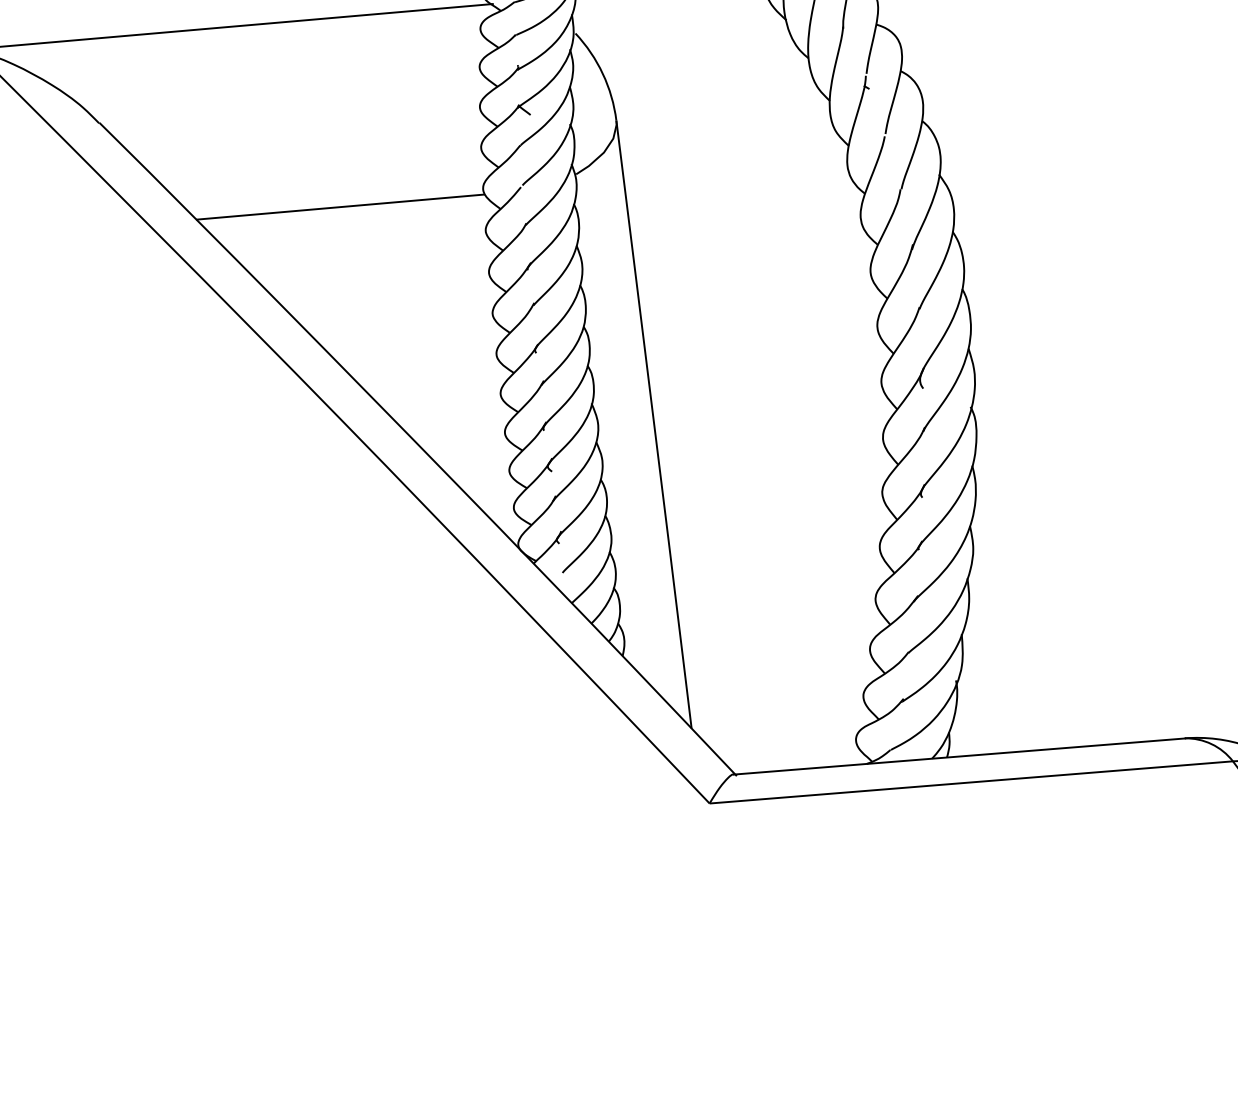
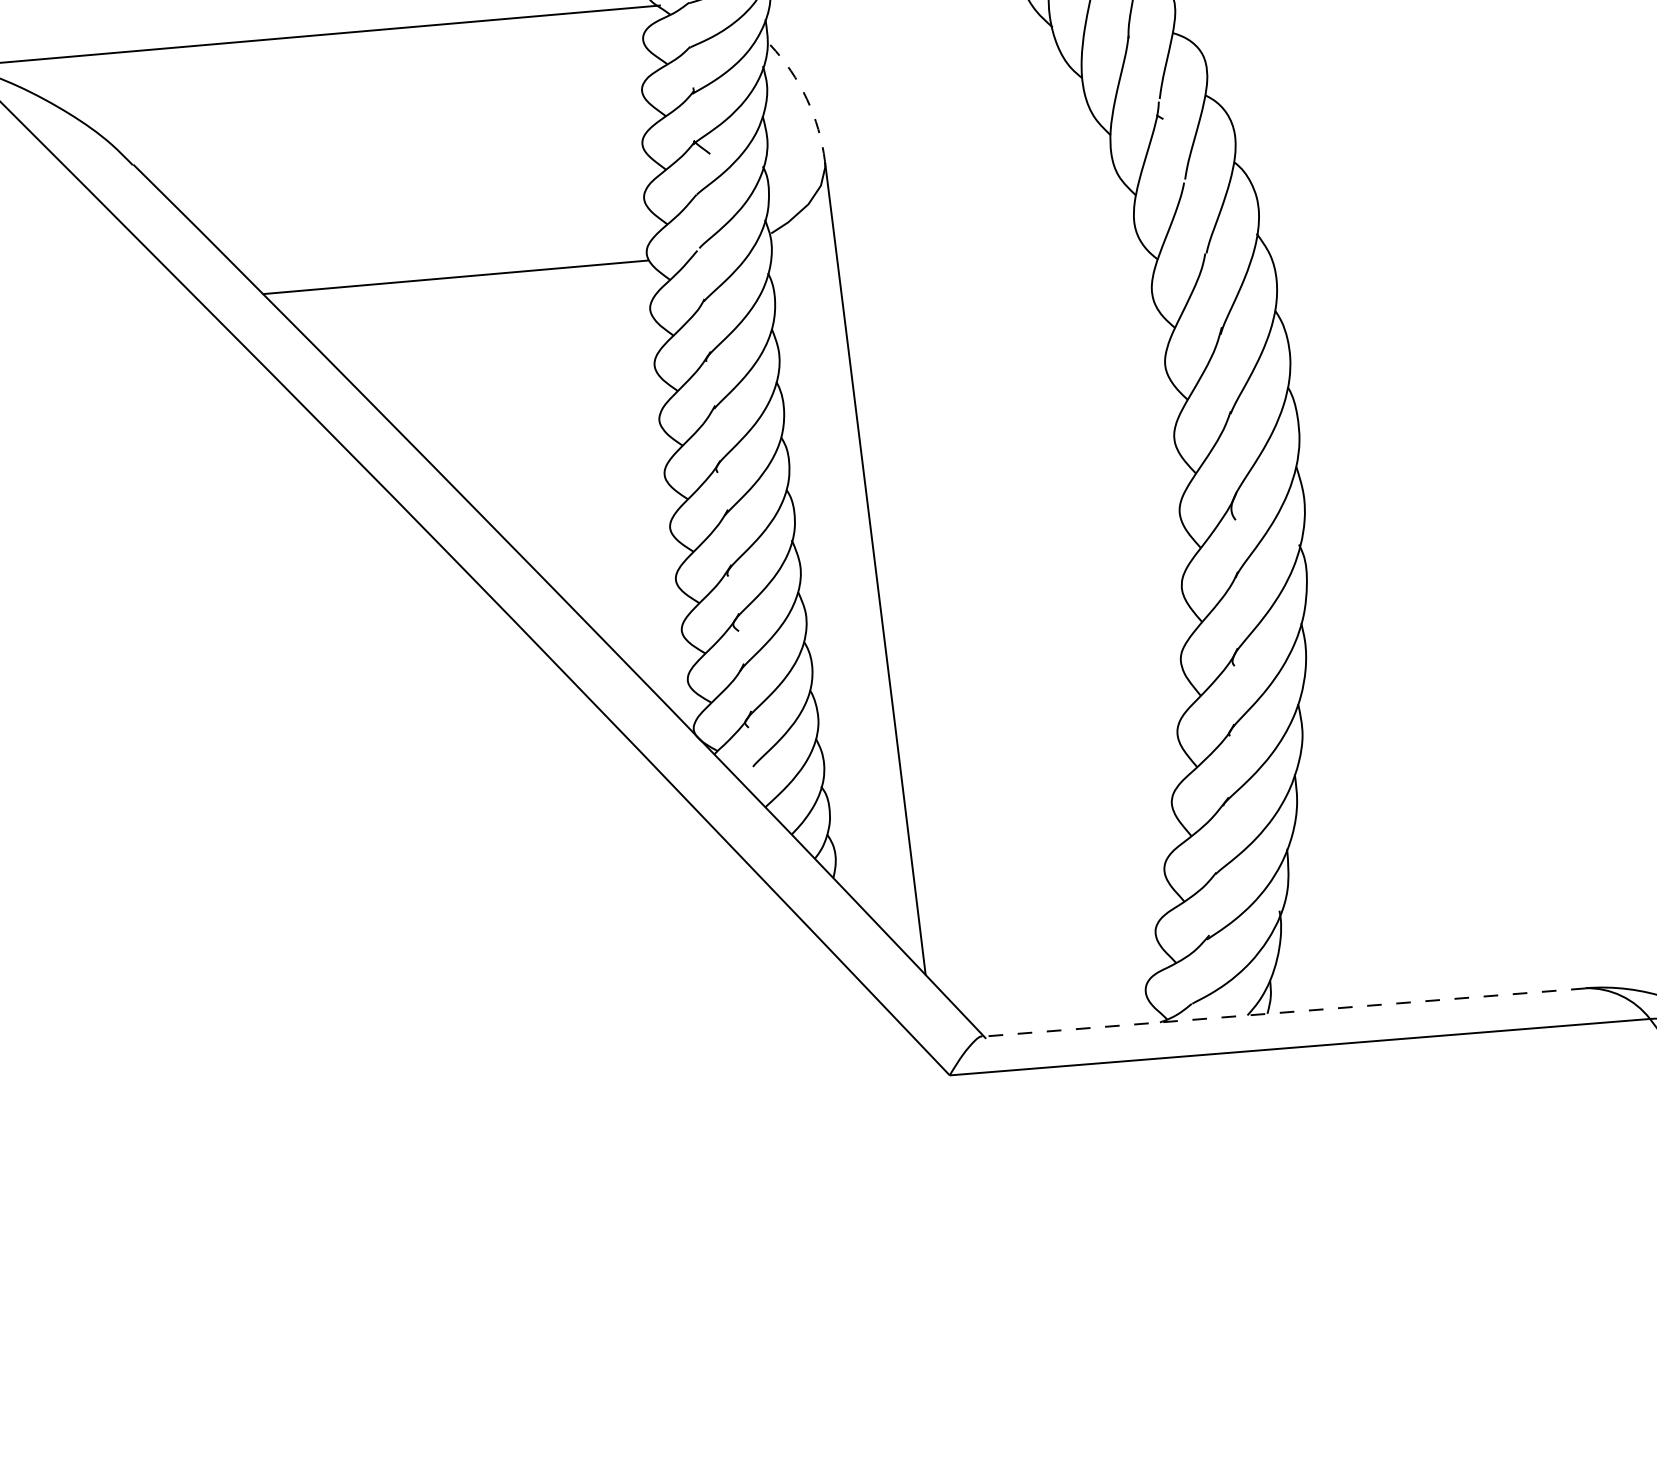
arc: (602, 74) -> (806, 99), solid -> dashed
line: (959, 756) -> (1284, 1012), solid -> dashed

